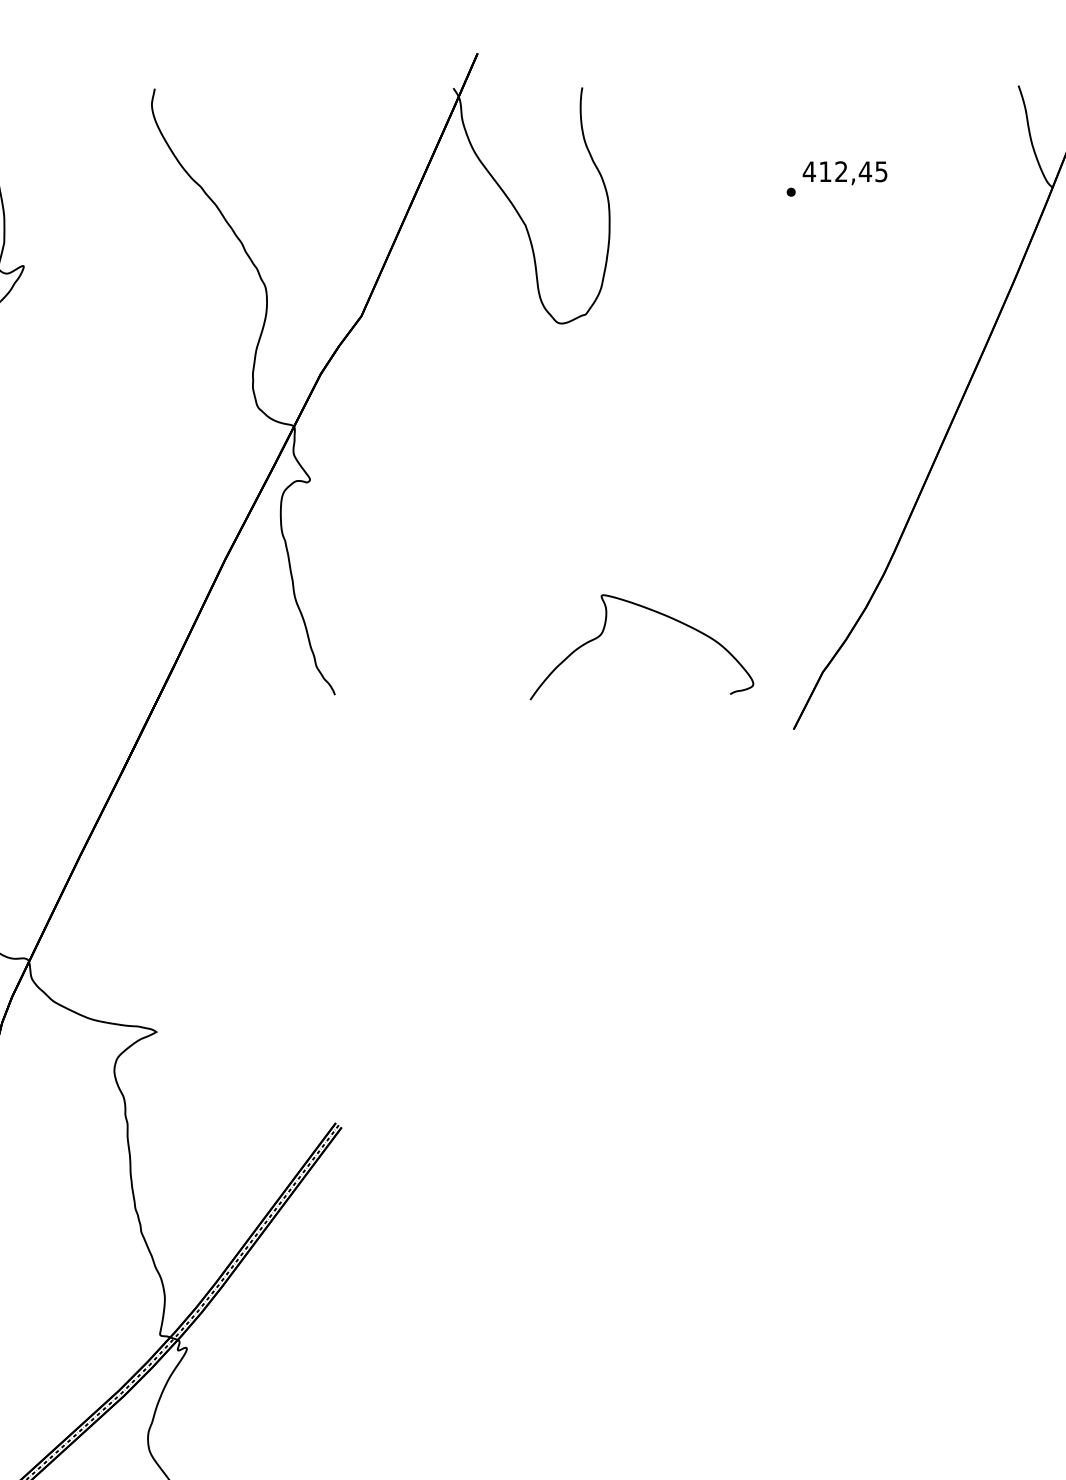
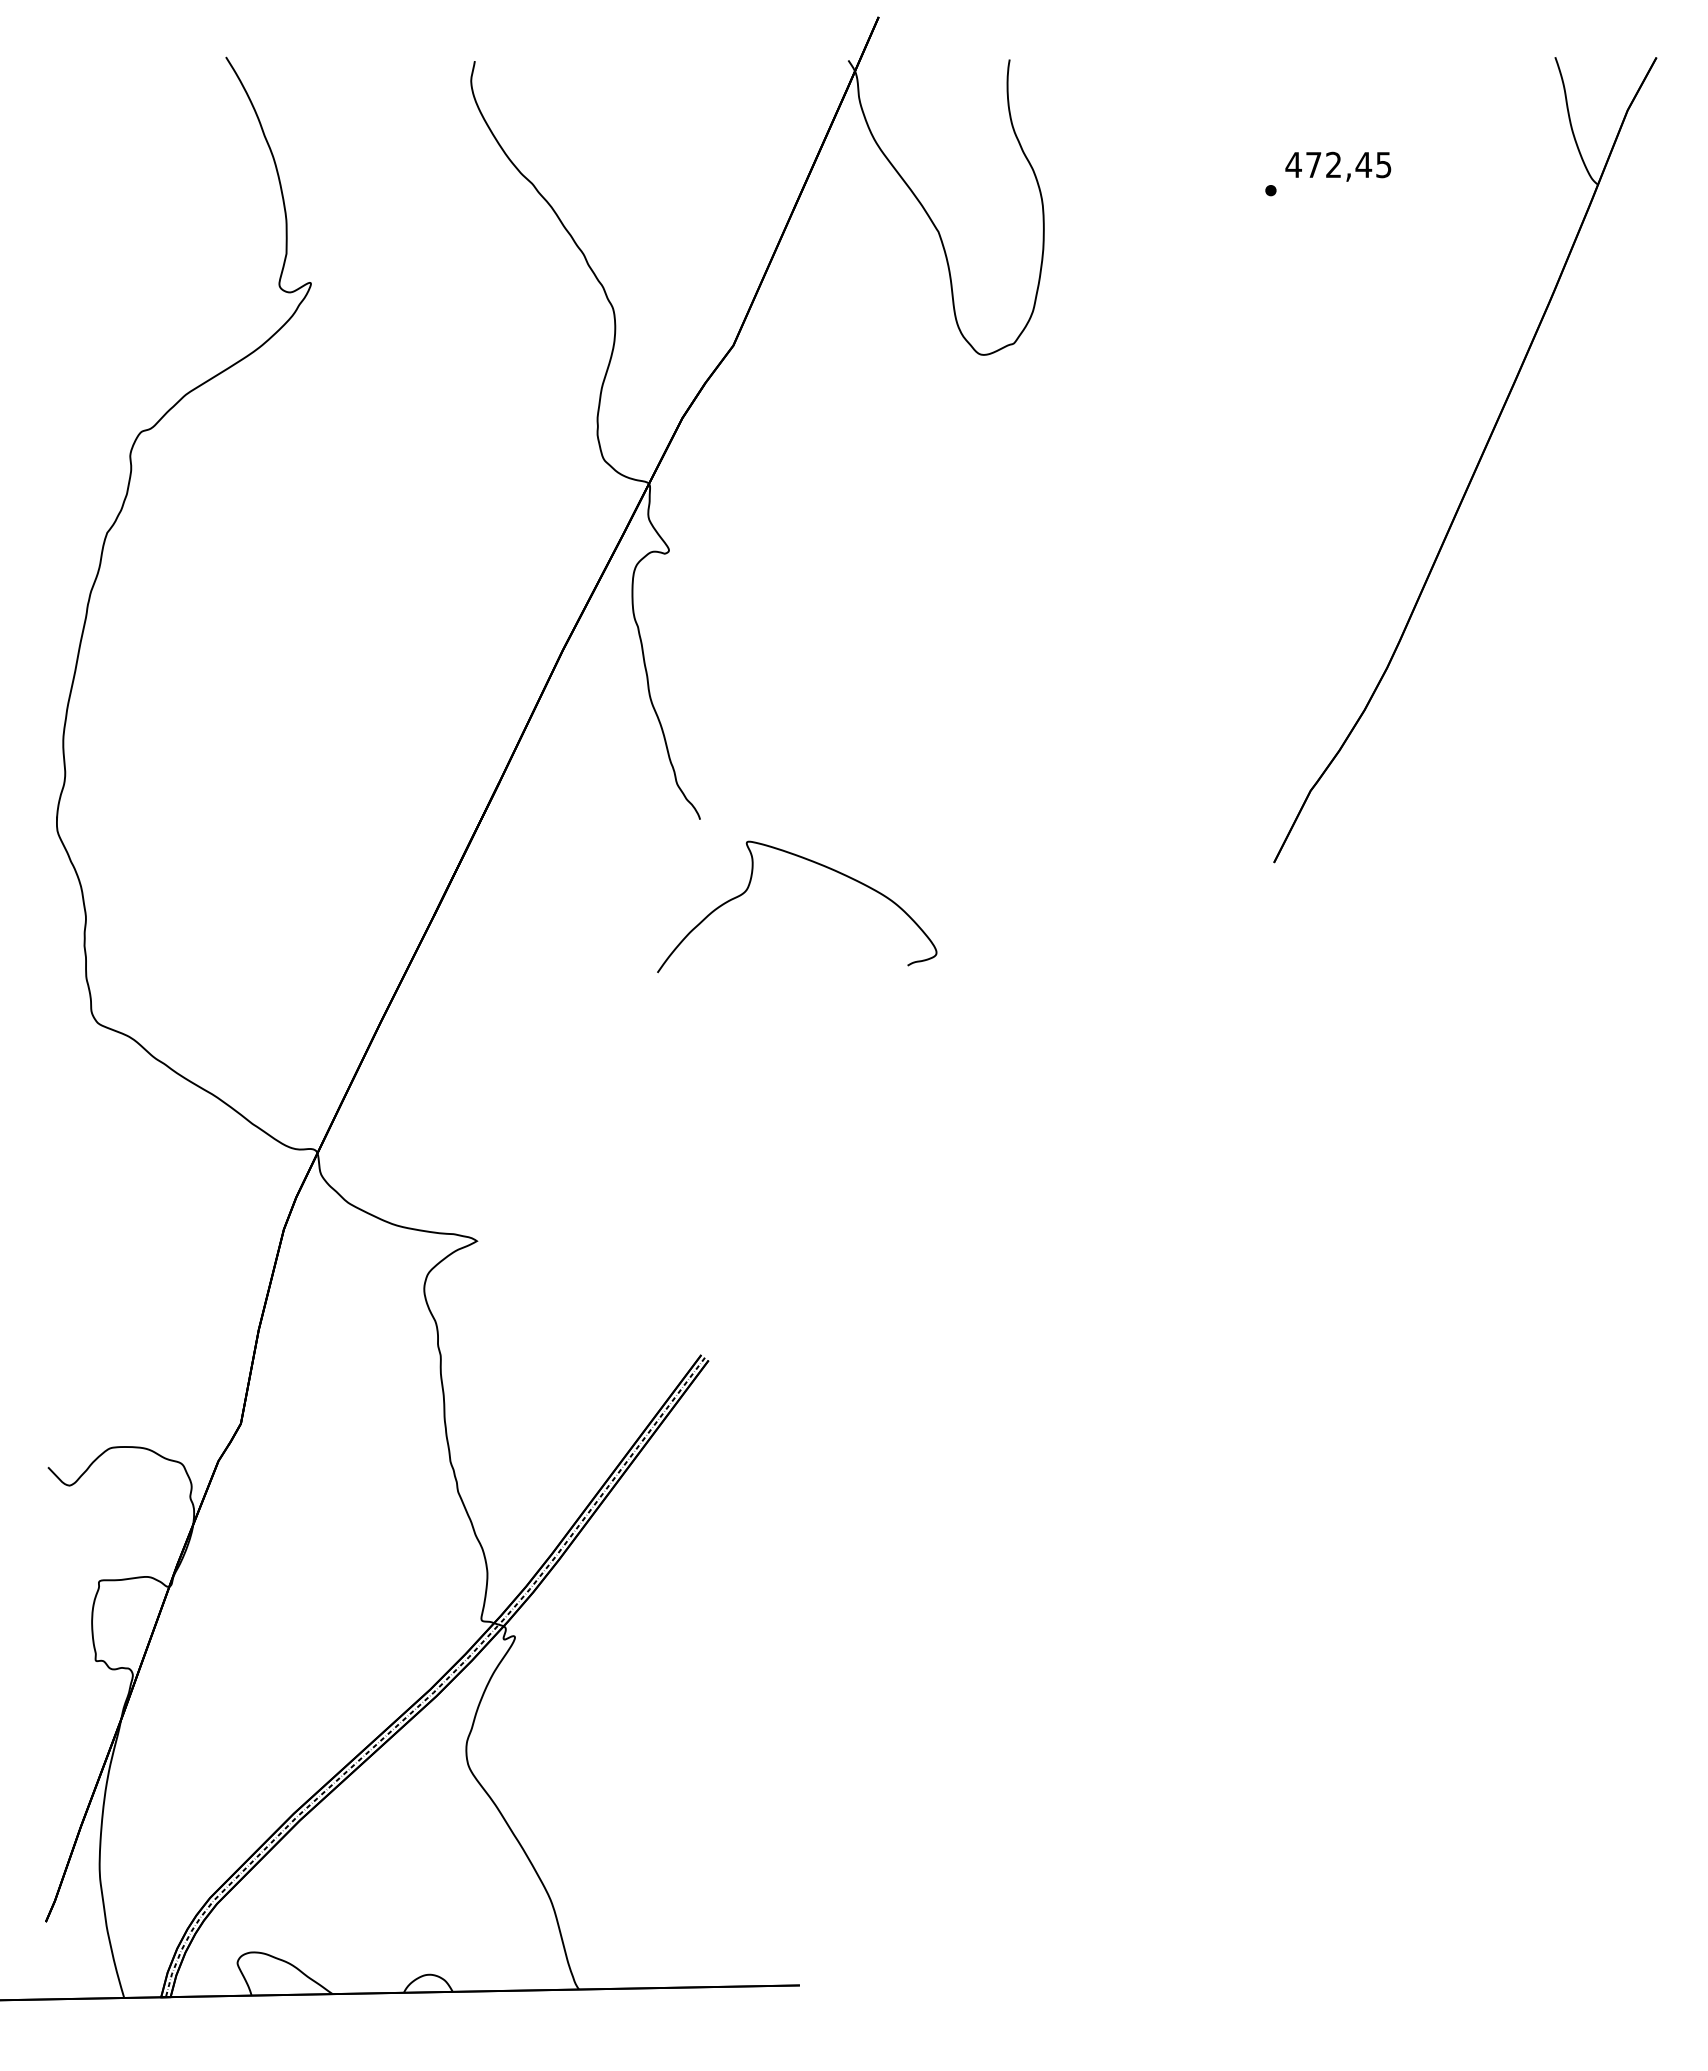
text: (825, 171) -> (1313, 164), 412,45 -> 472,45
curve: (655, 612) -> (814, 863), moved

